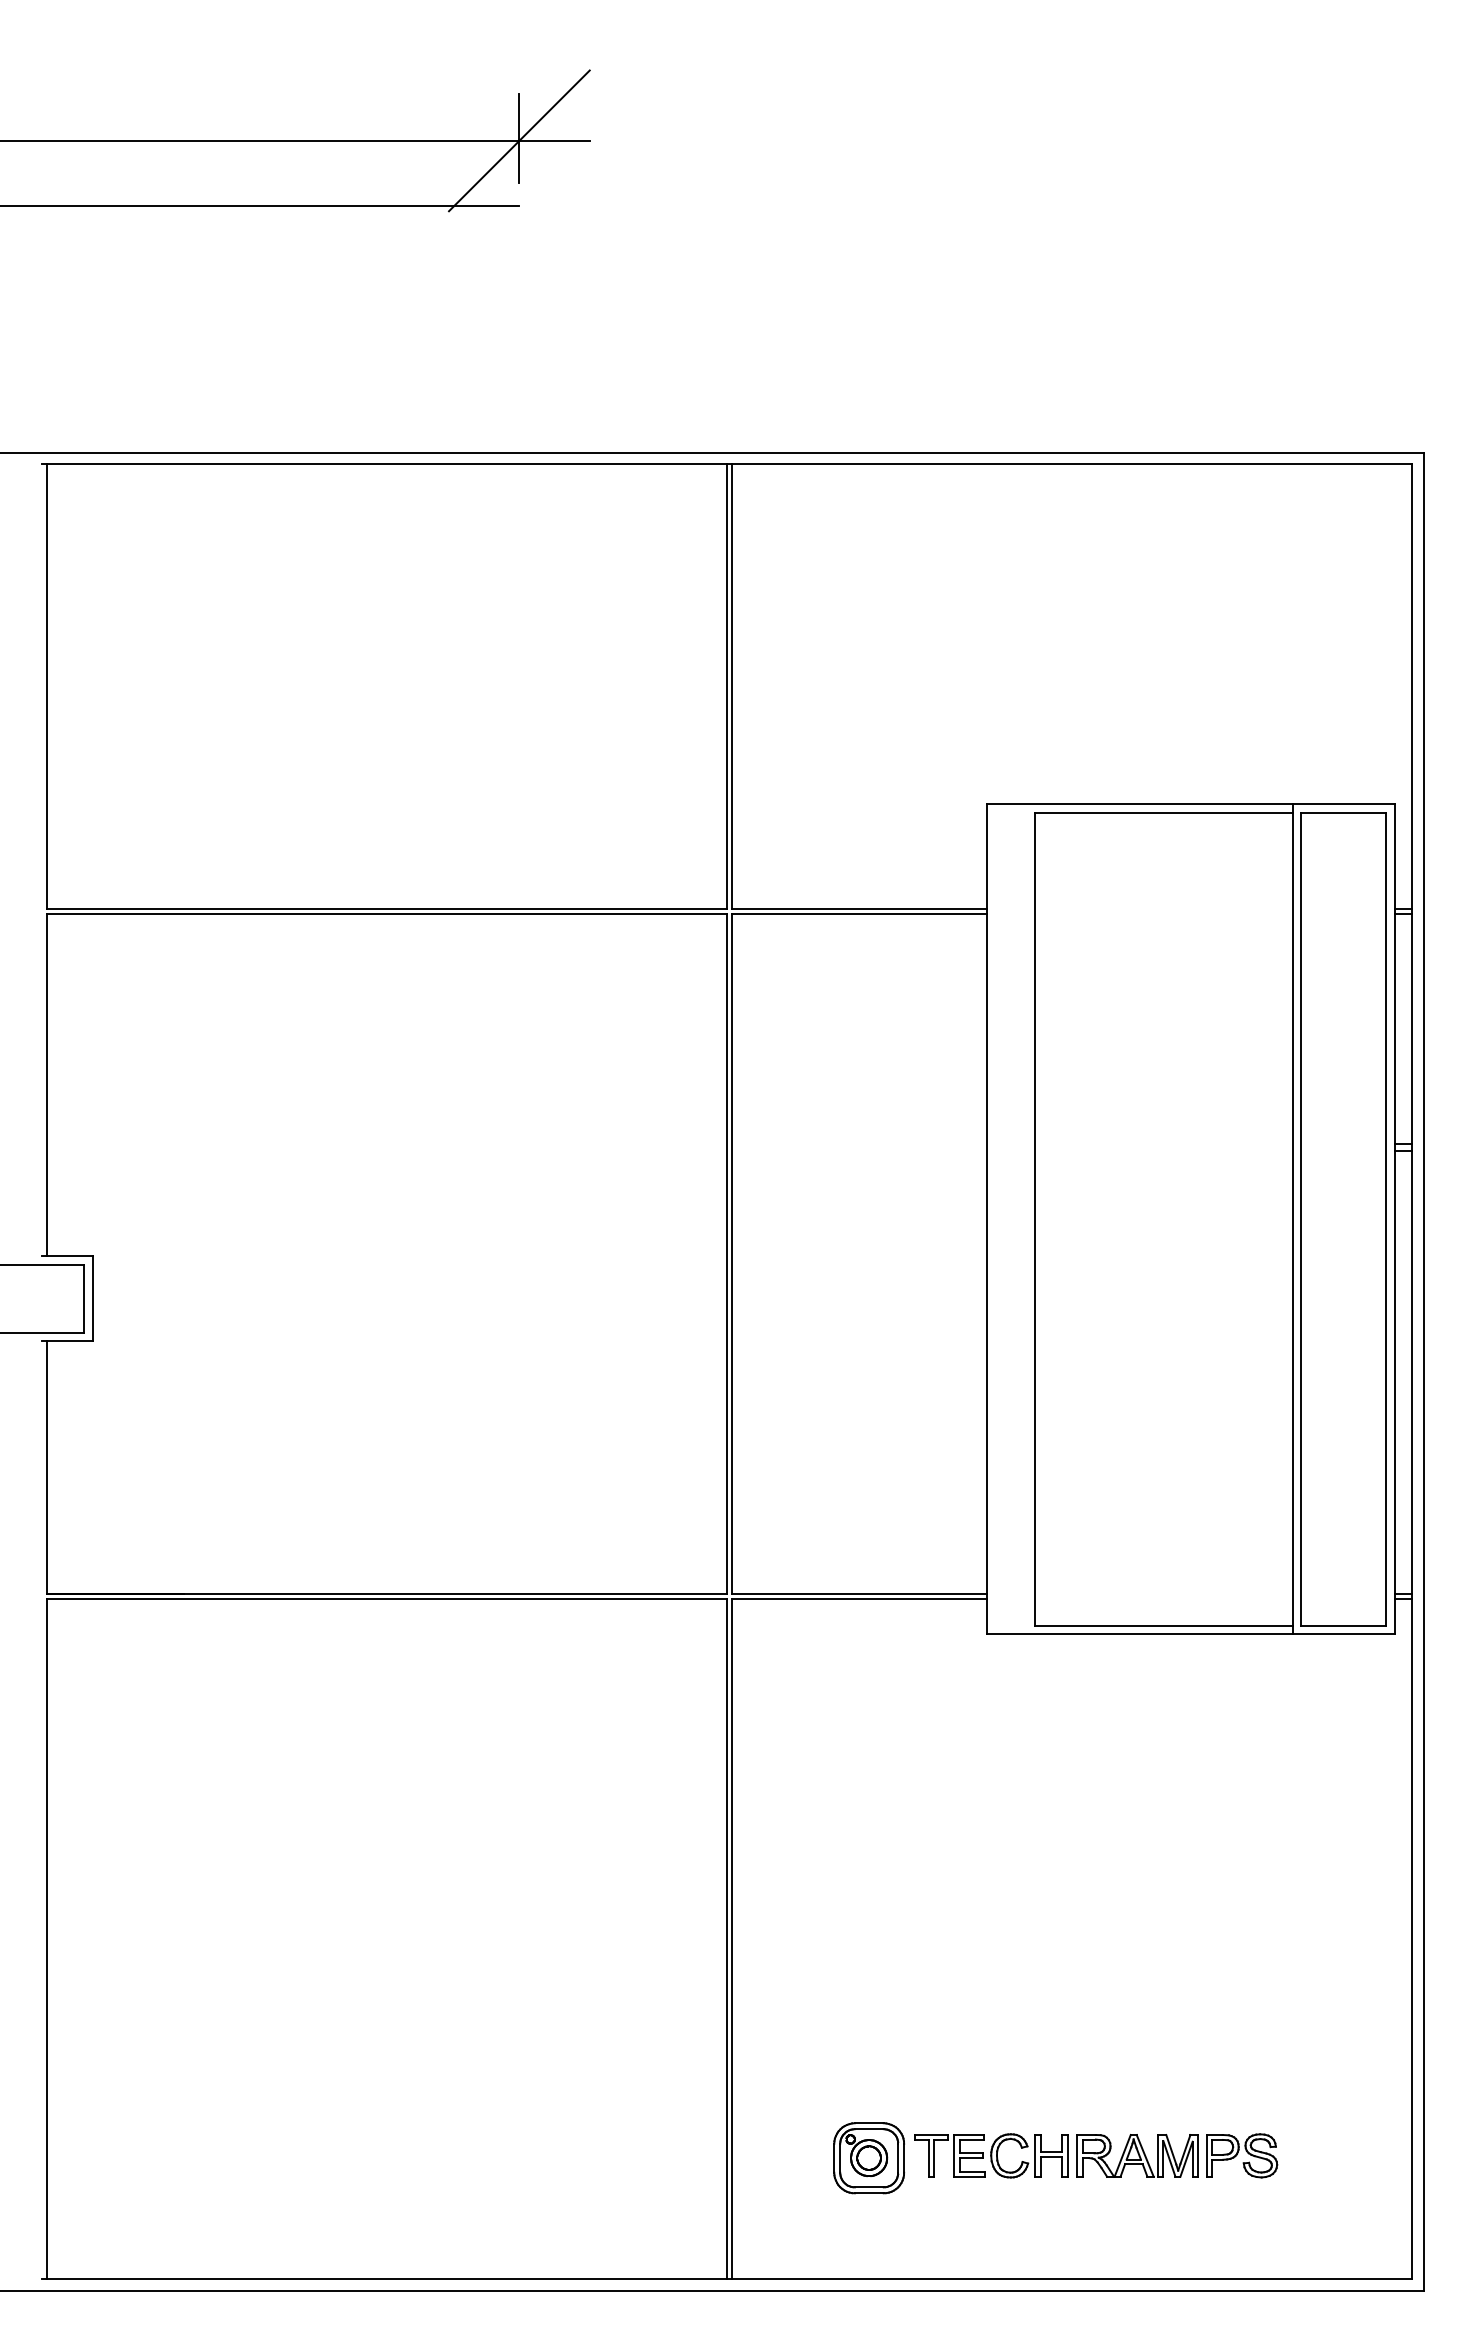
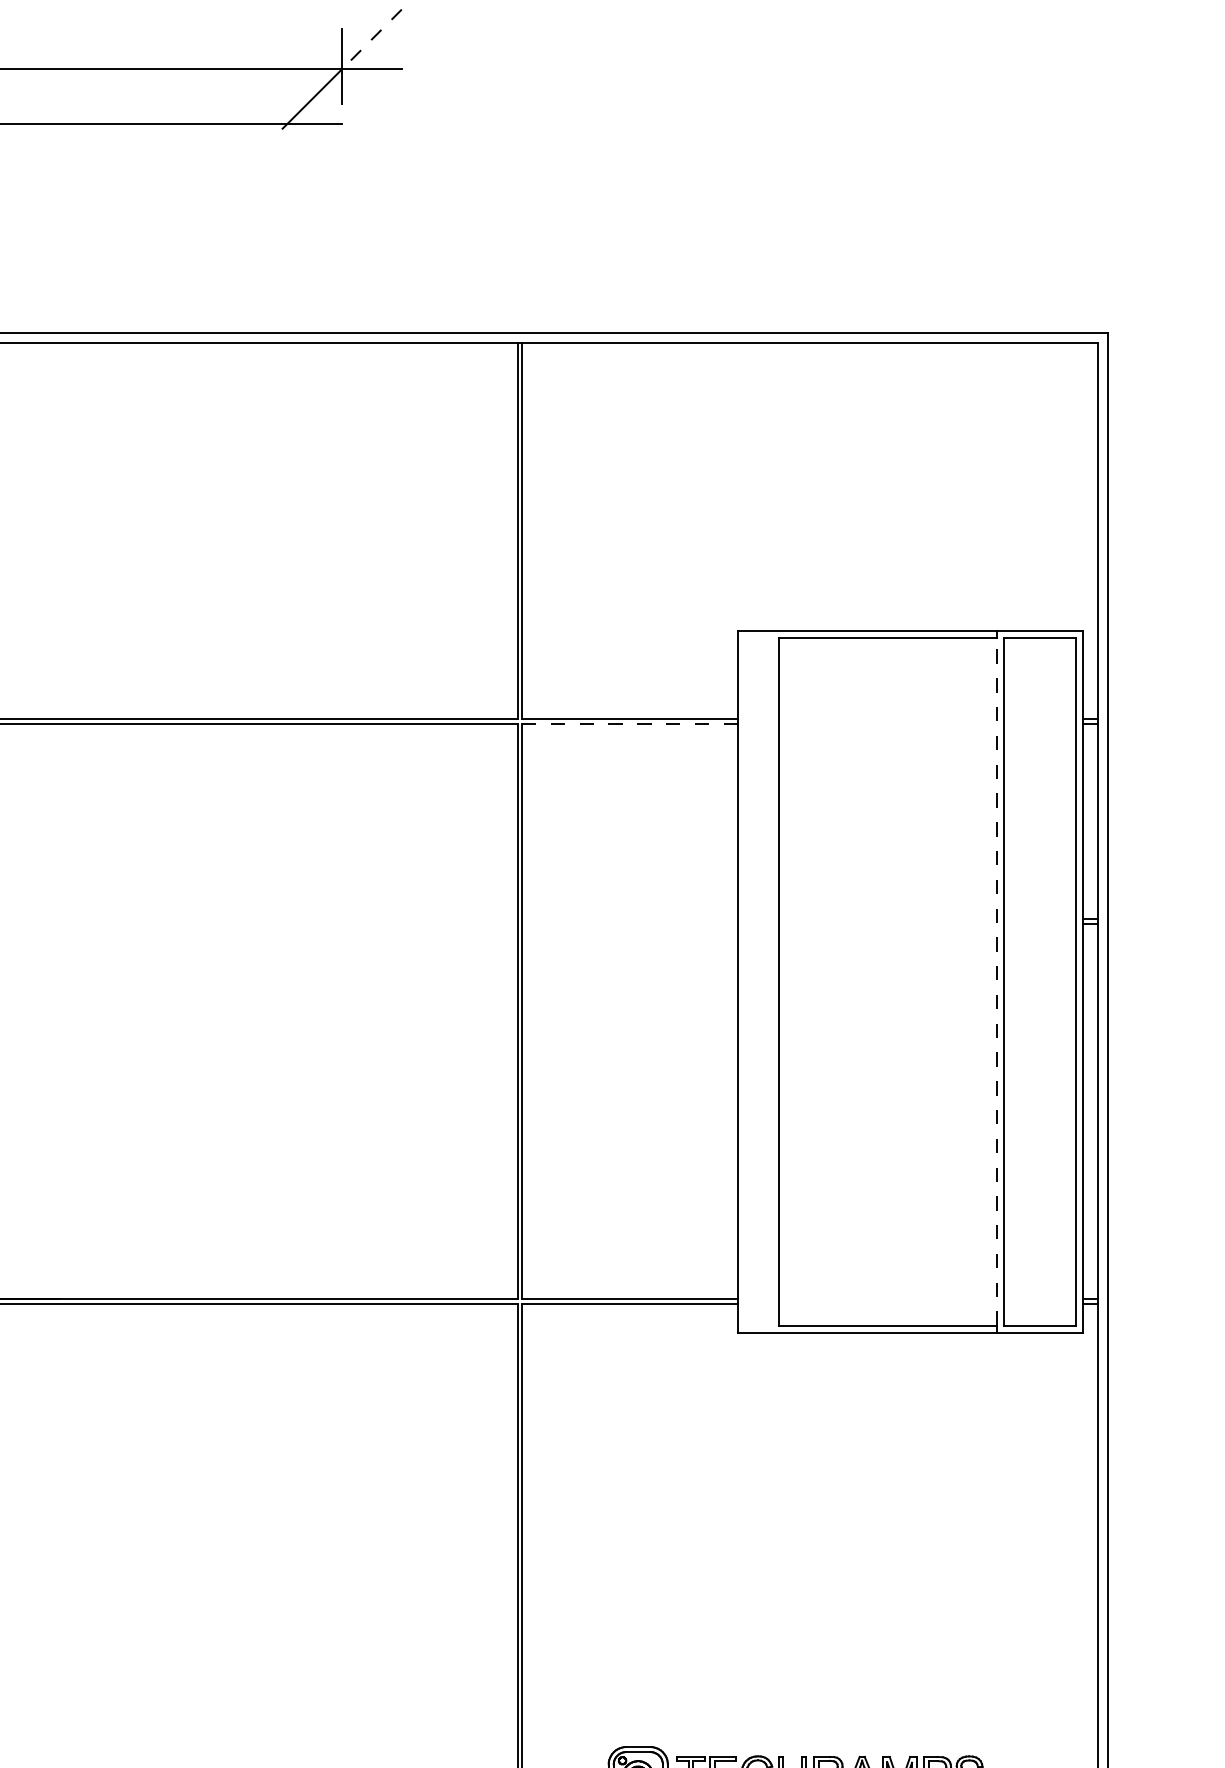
line: (554, 105) -> (371, 39), solid -> dashed
line: (859, 914) -> (630, 723), solid -> dashed
line: (1292, 1218) -> (996, 981), solid -> dashed

